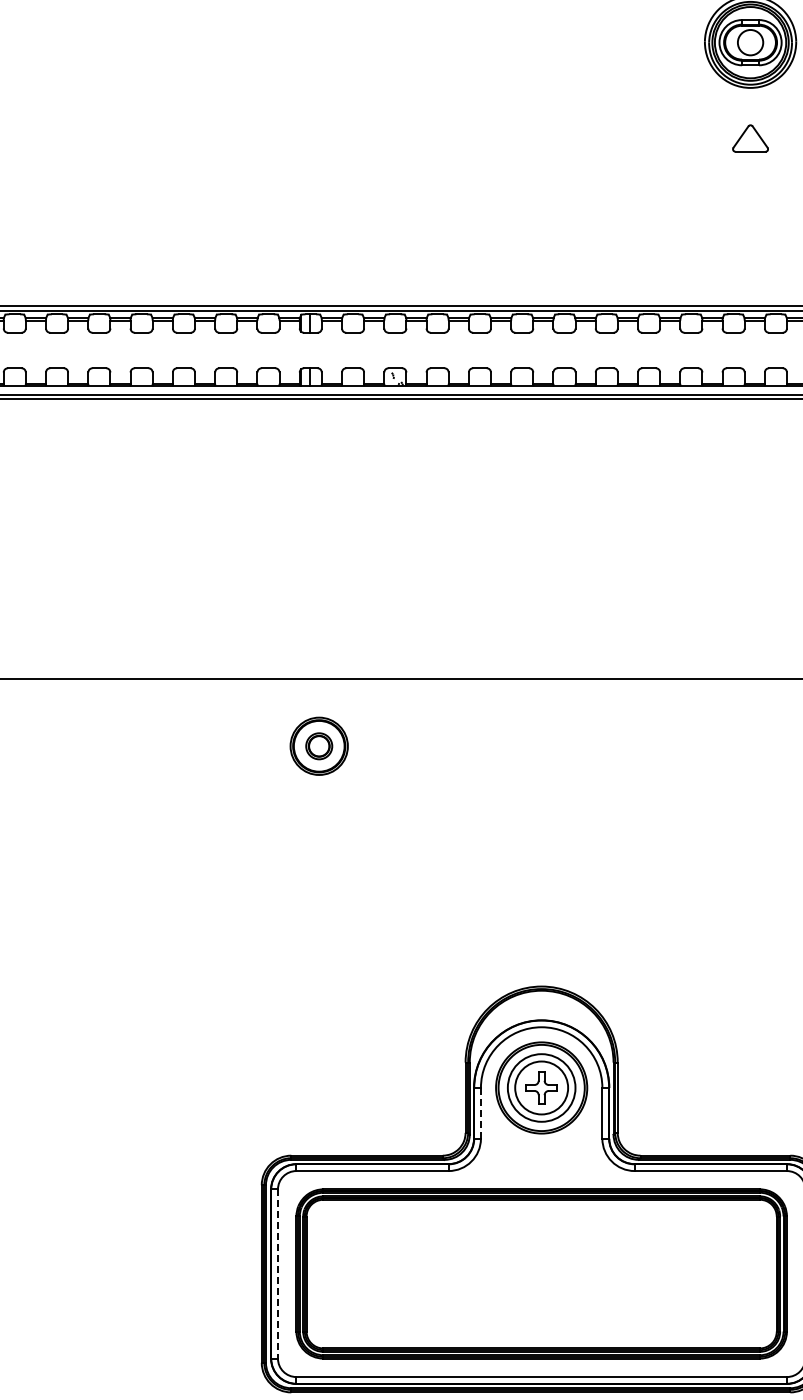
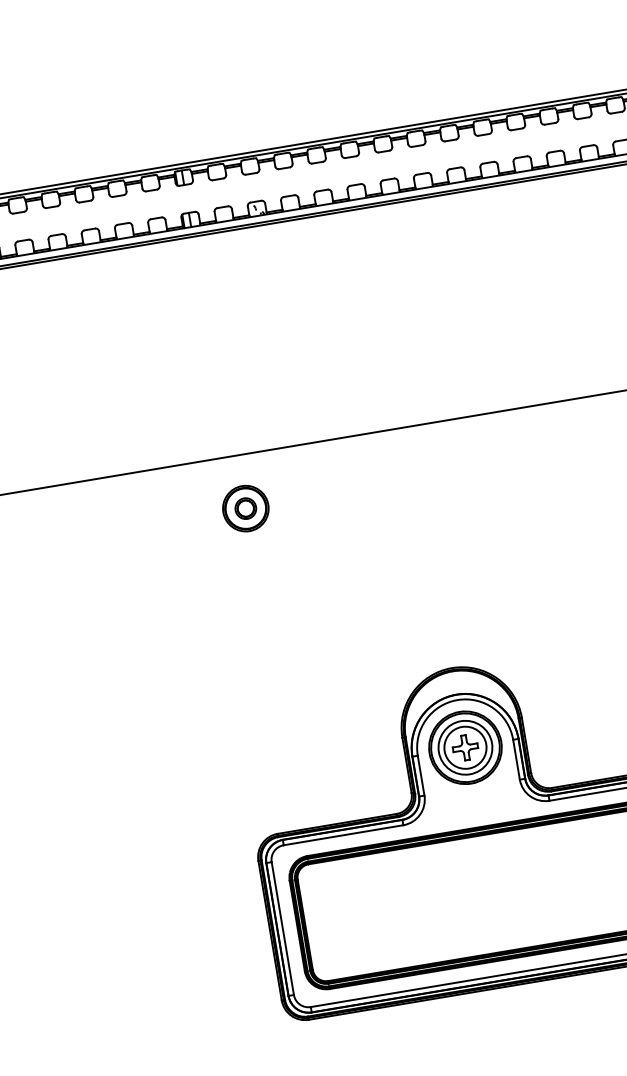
line: (480, 1113) -> (420, 775), dashed -> solid
line: (277, 1274) -> (282, 929), dashed -> solid

